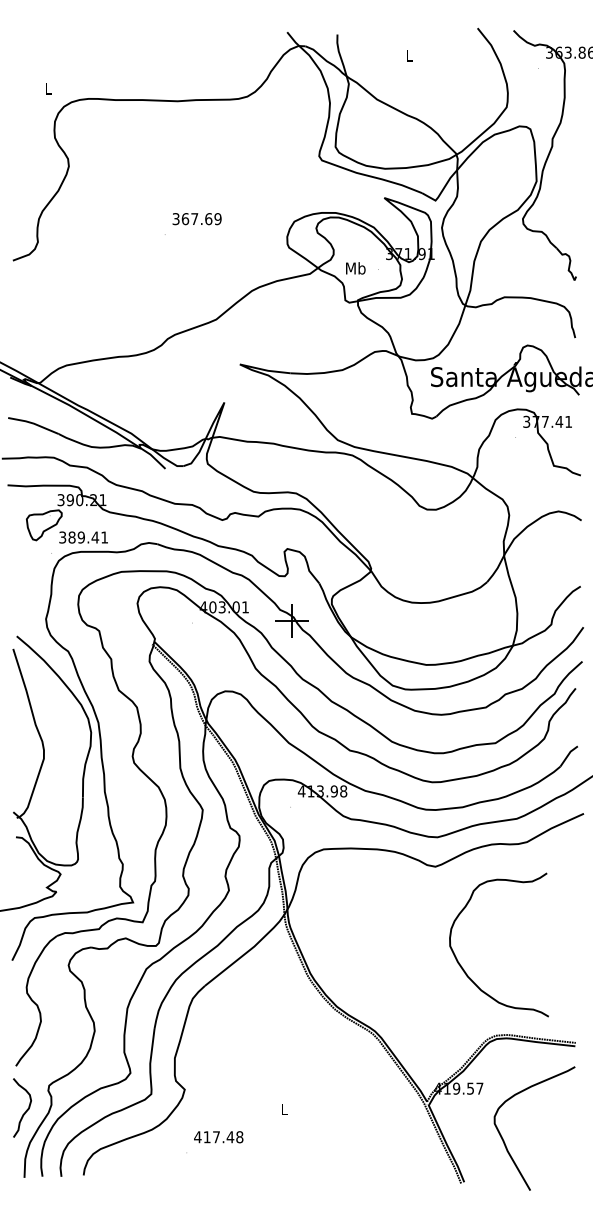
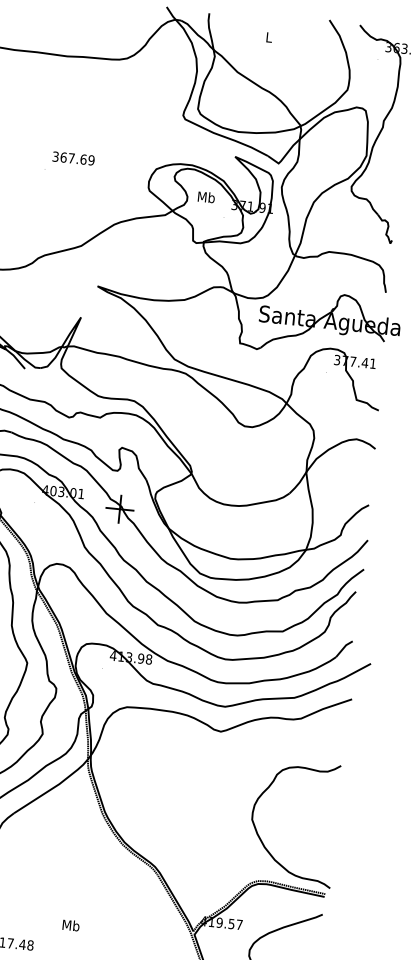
text: (355, 268) -> (206, 197), moved
curve: (462, 966) -> (260, 838), moved
text: (284, 1109) -> (71, 925), L -> Mb

